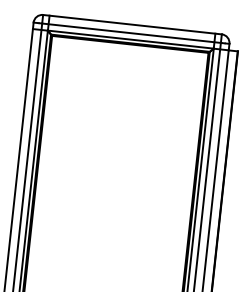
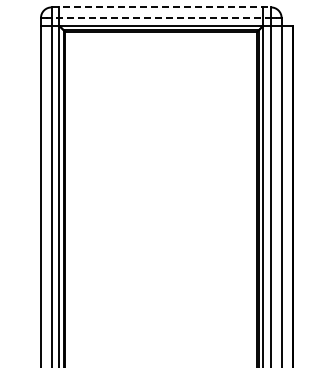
line: (132, 24) -> (161, 7), solid -> dashed
line: (131, 32) -> (161, 17), solid -> dashed

